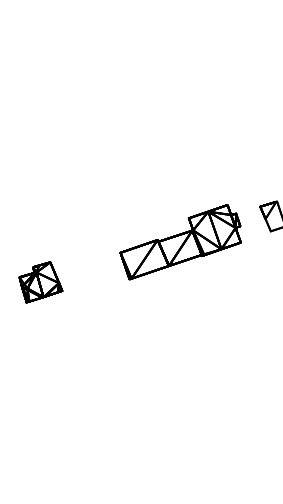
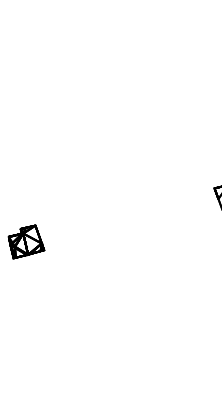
part: (180, 242) -> (145, 214), removed

